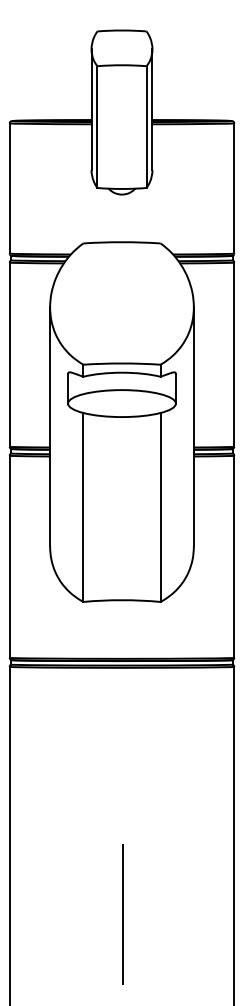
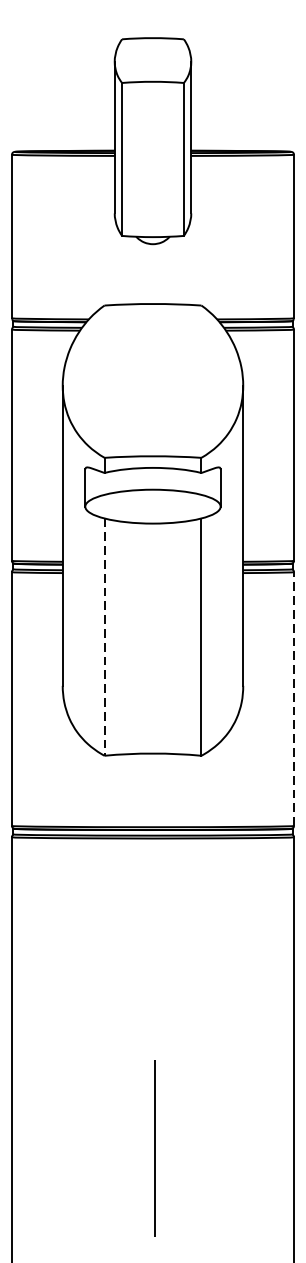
line: (83, 508) -> (104, 638), solid -> dashed
line: (234, 556) -> (294, 698), solid -> dashed

